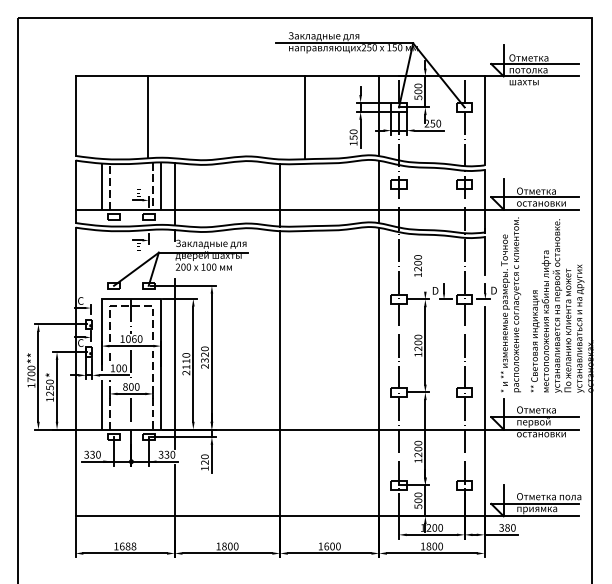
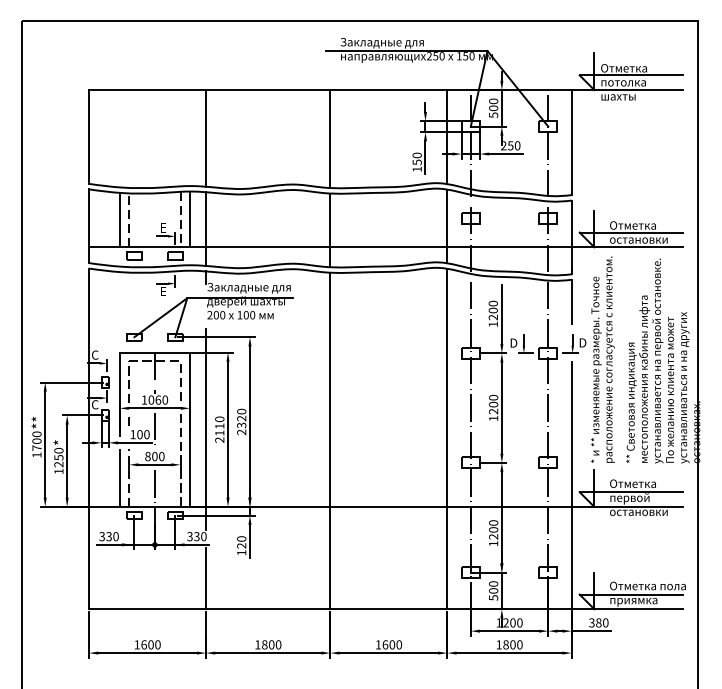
line: (148, 117) -> (206, 138), moved
line: (304, 118) -> (330, 139), moved
line: (425, 266) -> (501, 314), added
text: (131, 546) -> (154, 644), 1688 -> 1600

